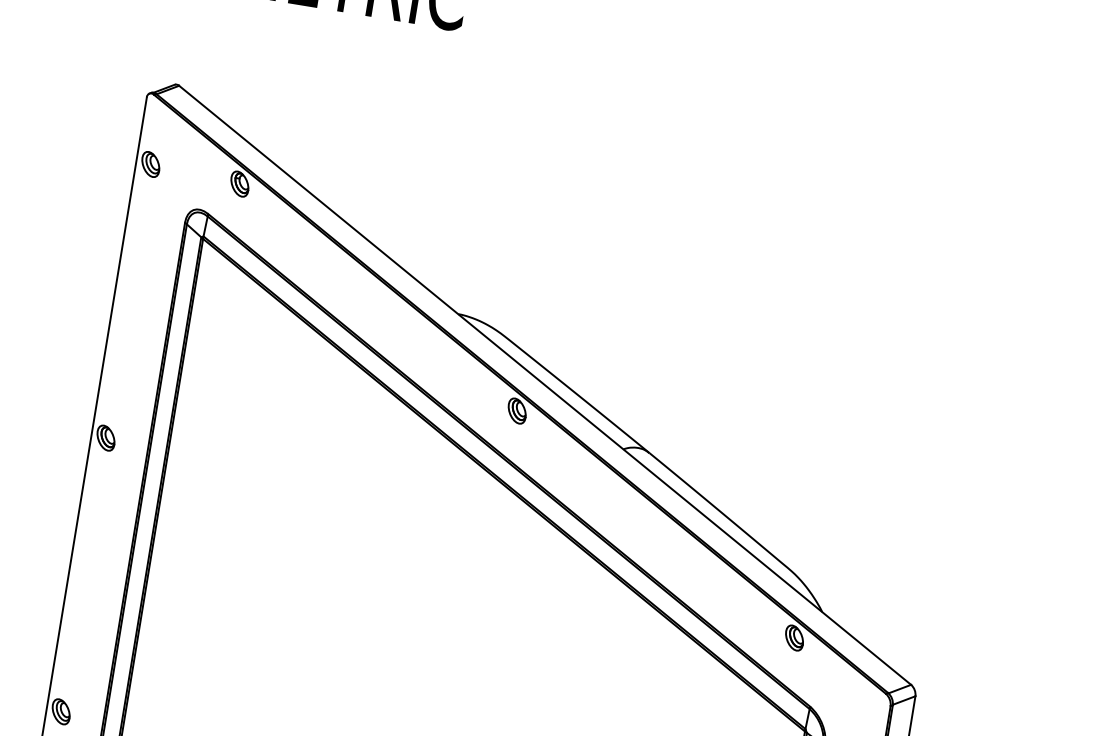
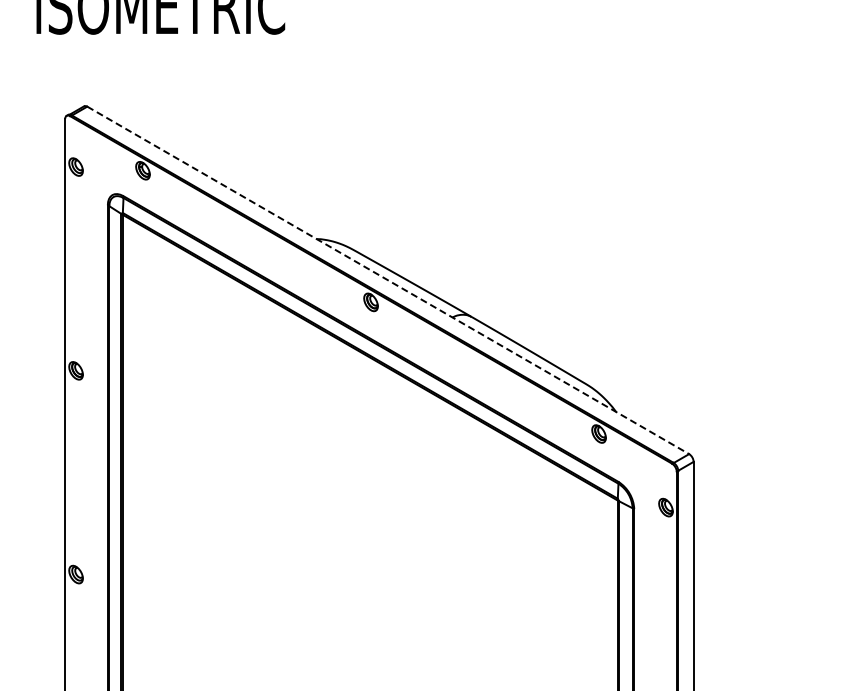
line: (545, 385) -> (388, 280), solid -> dashed

